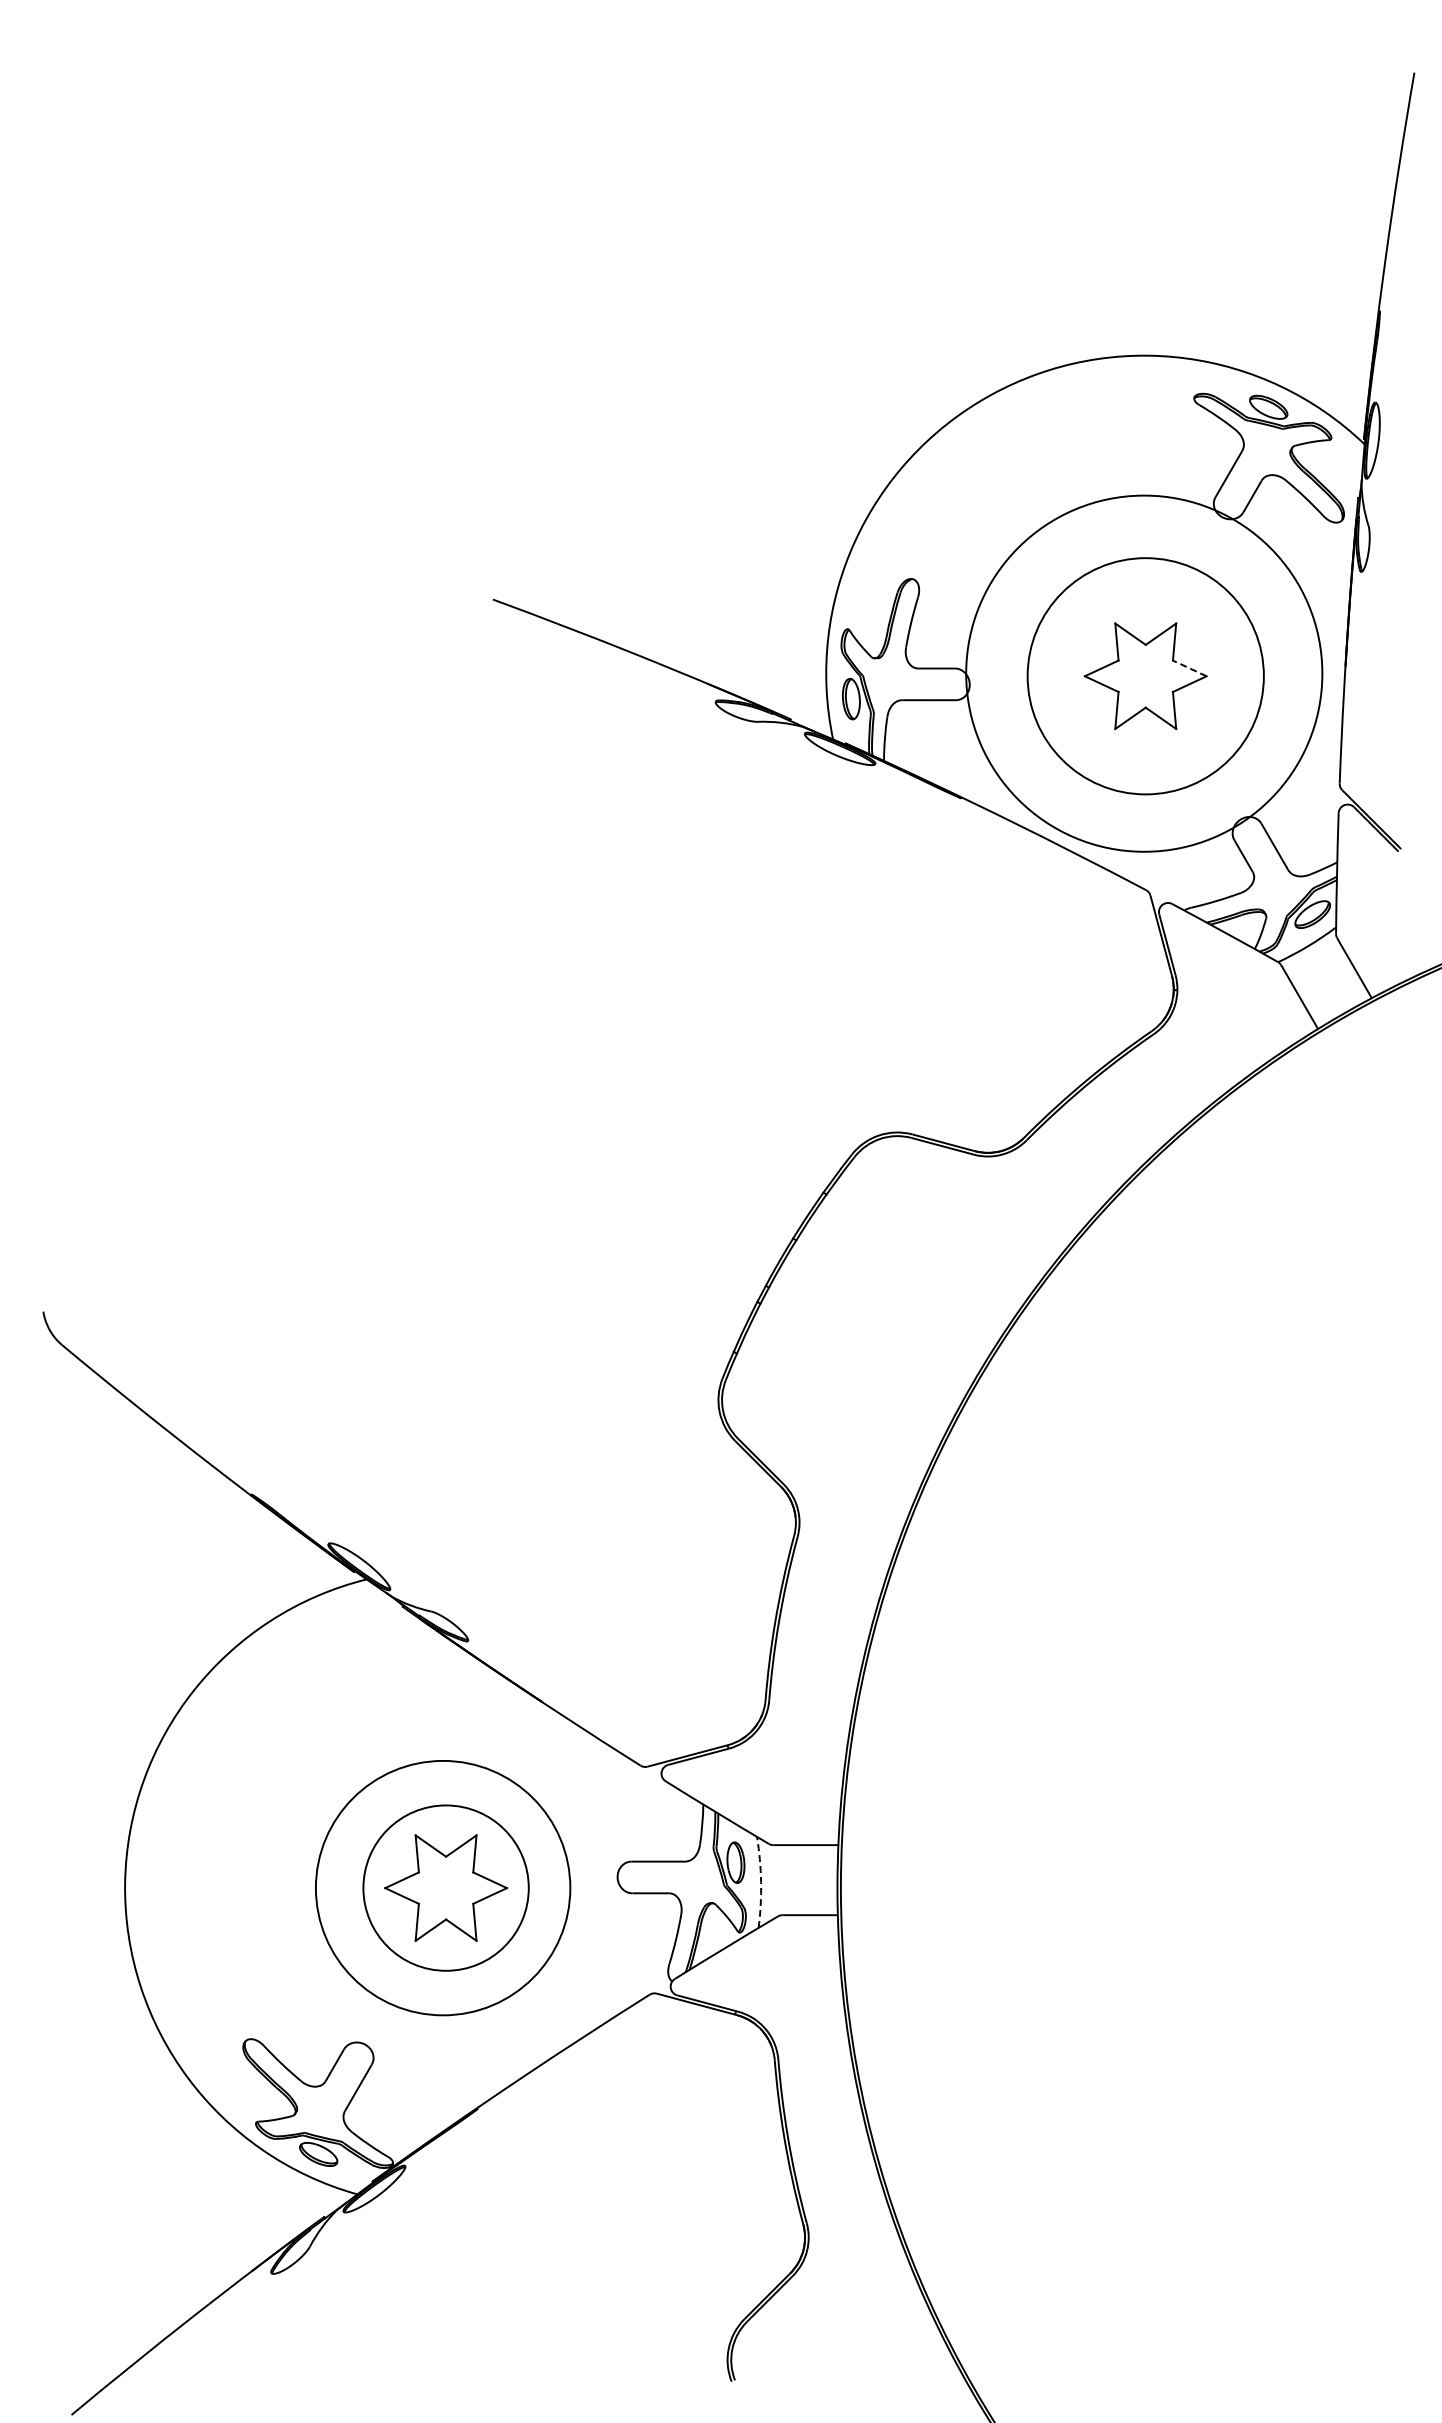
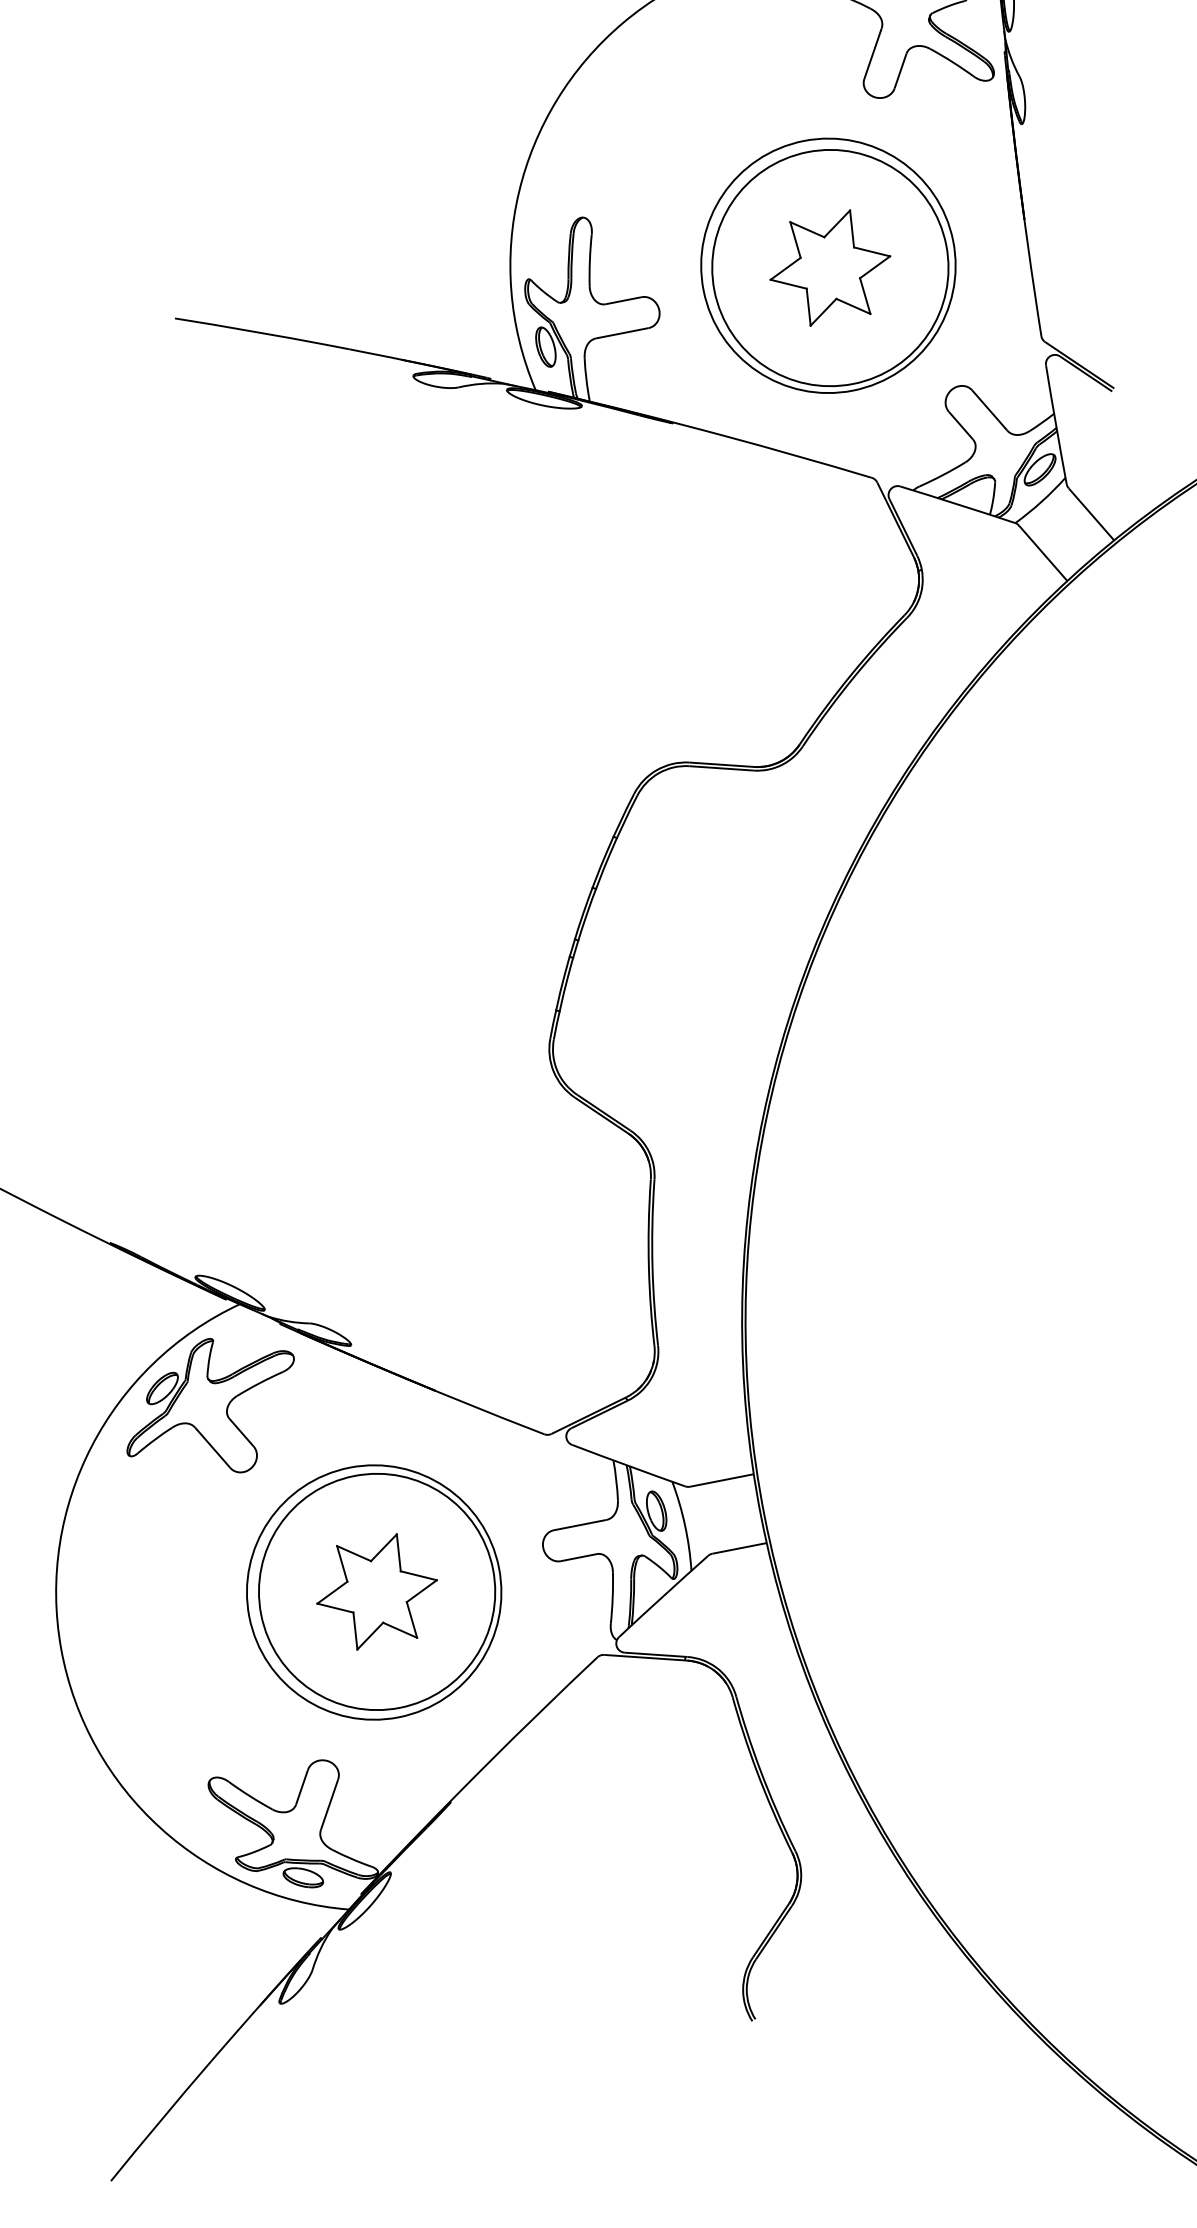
line: (1189, 668) -> (871, 252), dashed -> solid
circle: (1144, 673) -> (828, 265), size x0.71
part: (318, 1675) -> (210, 1407), added
arc: (761, 1882) -> (685, 1525), dashed -> solid
circle: (445, 1888) -> (376, 1592), size x1.43

